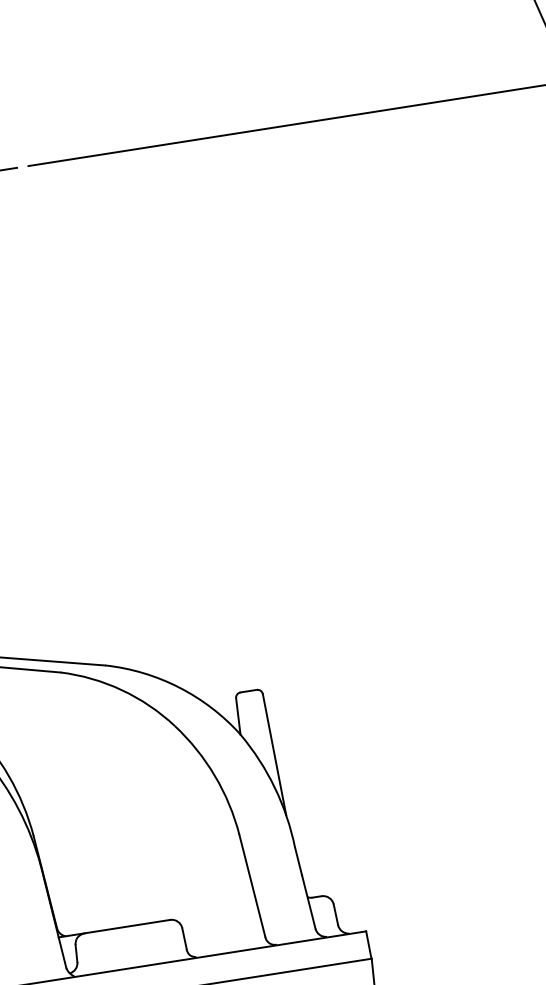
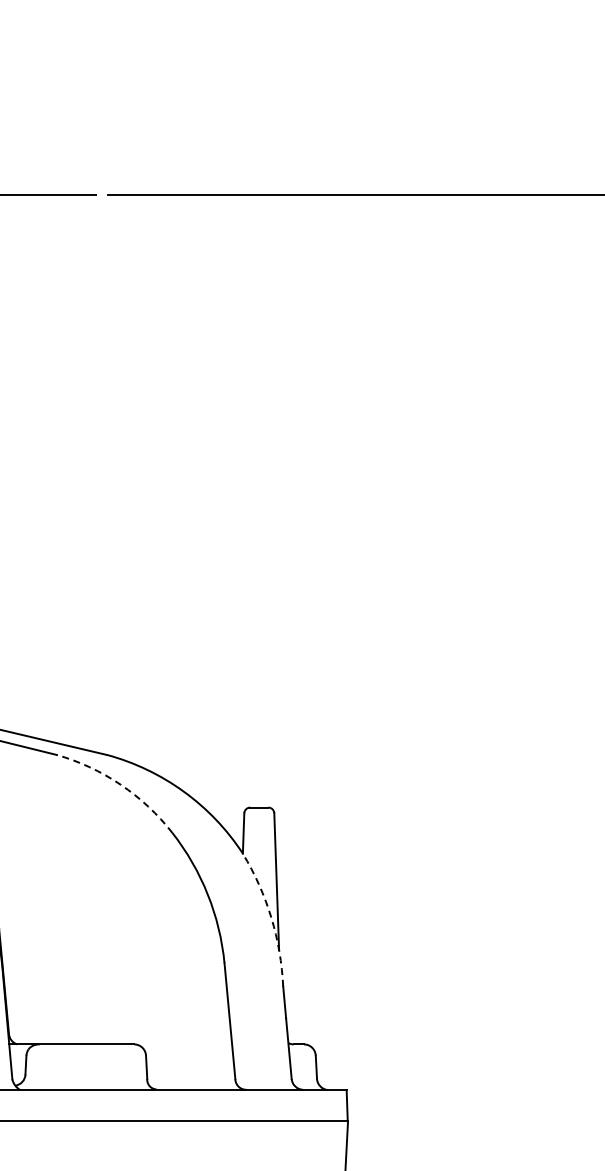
arc: (121, 689) -> (120, 784), solid -> dashed
arc: (274, 787) -> (271, 917), solid -> dashed

